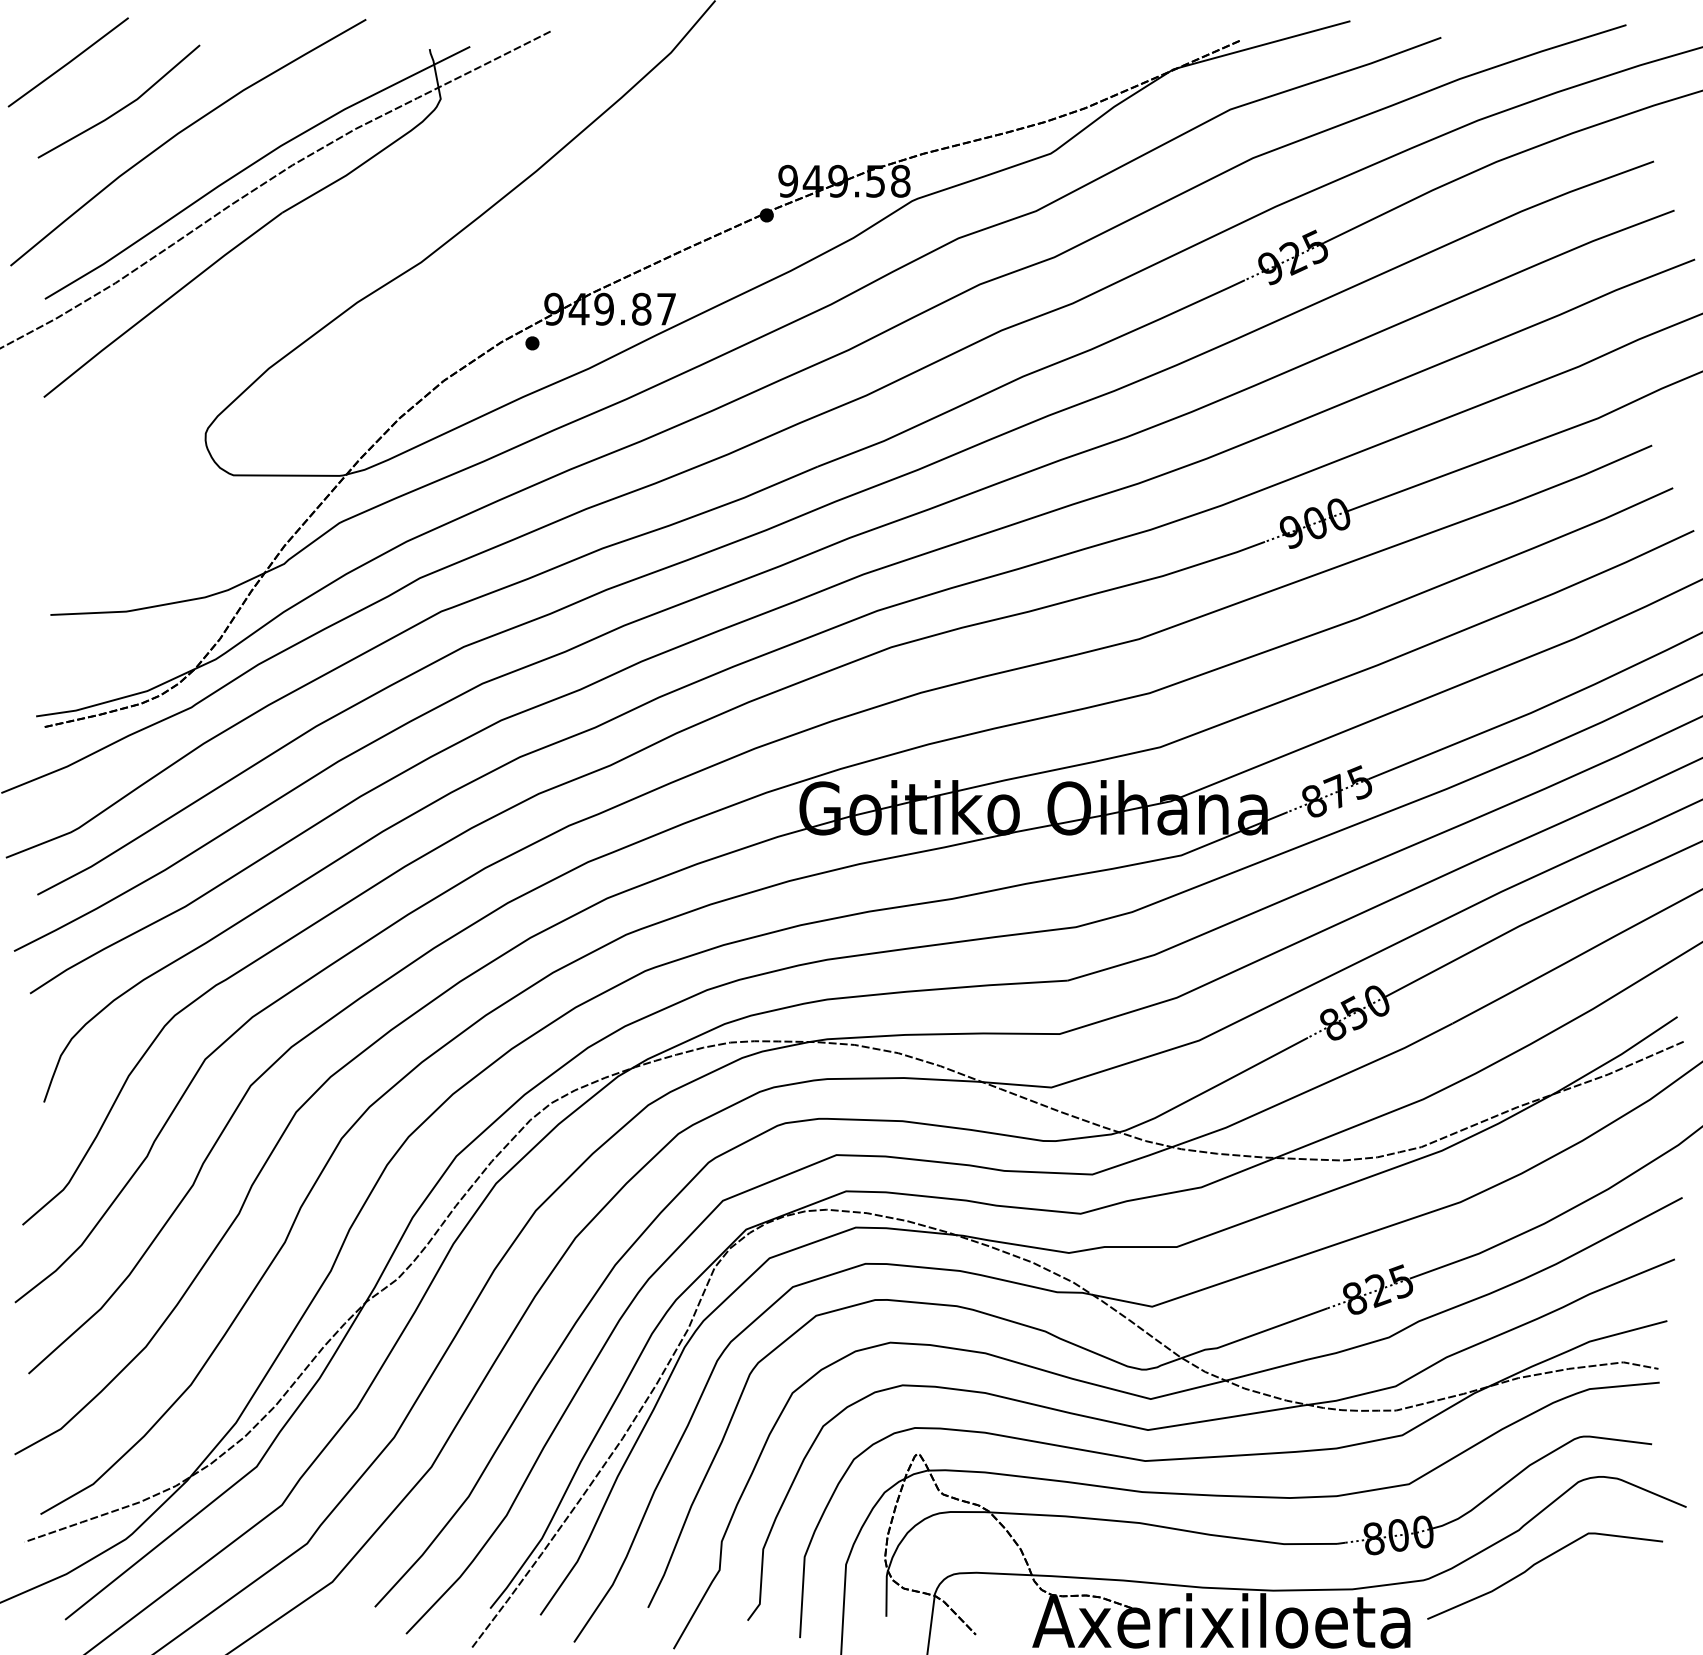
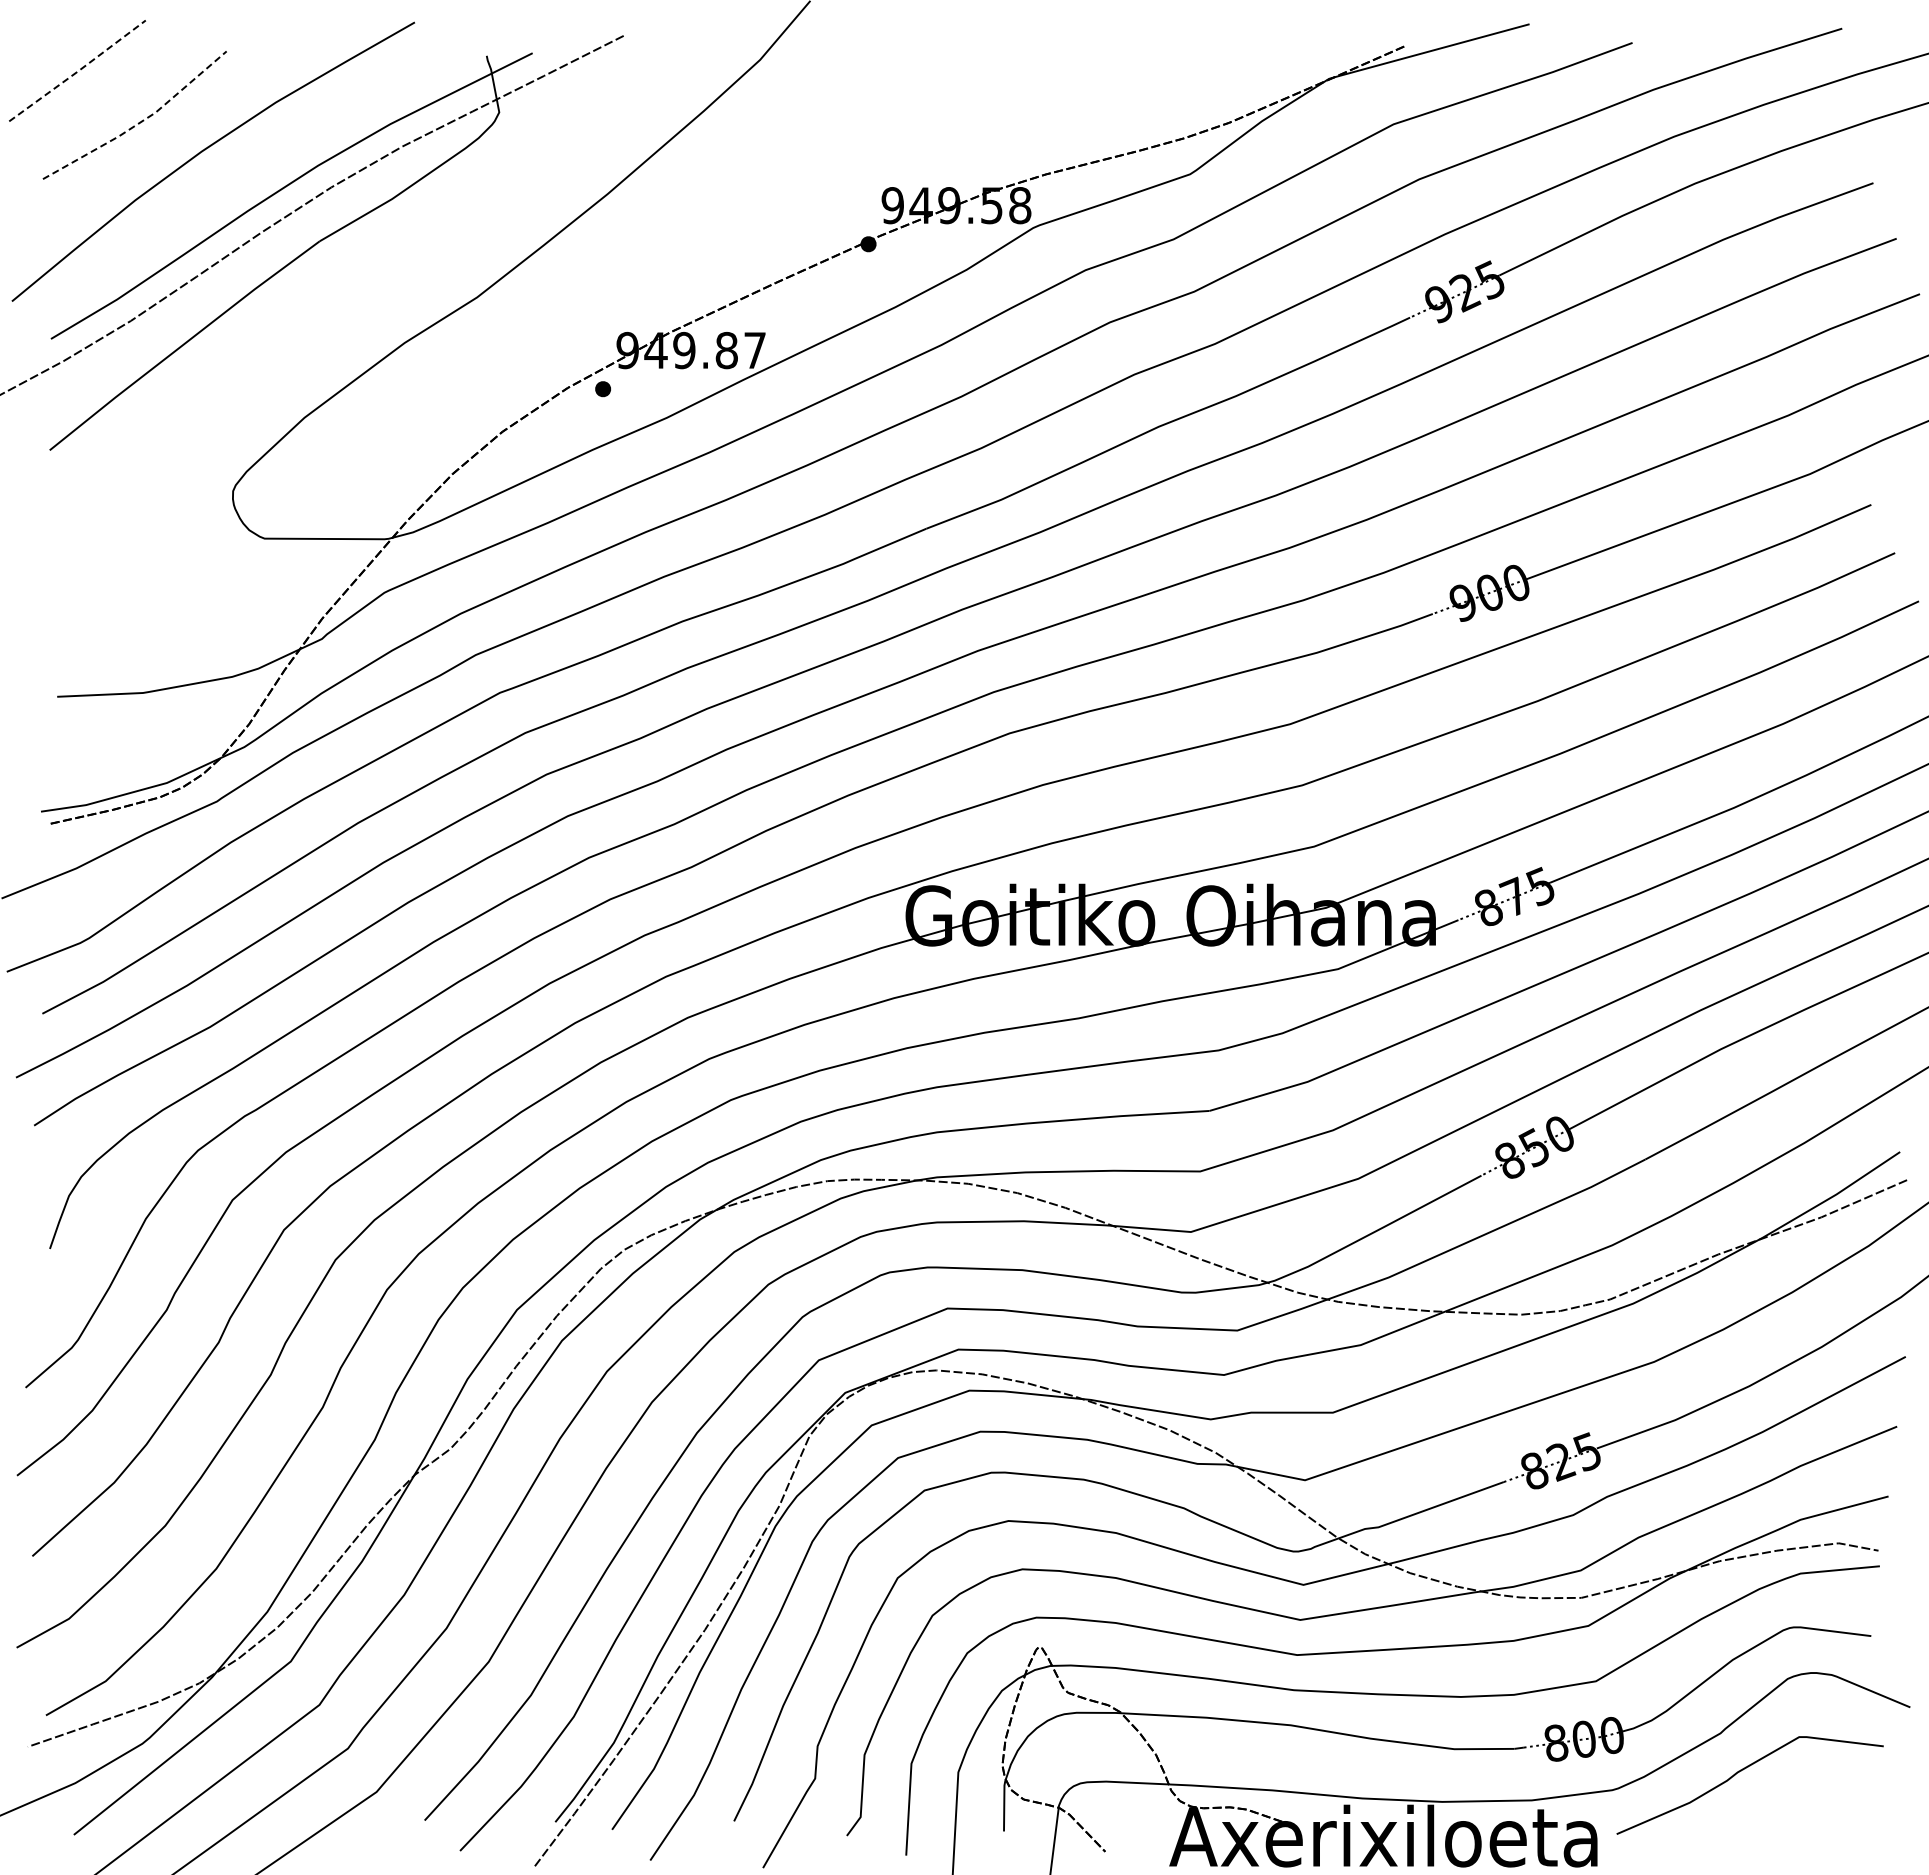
line: (69, 62) -> (78, 71), solid -> dashed
line: (123, 107) -> (139, 122), solid -> dashed

